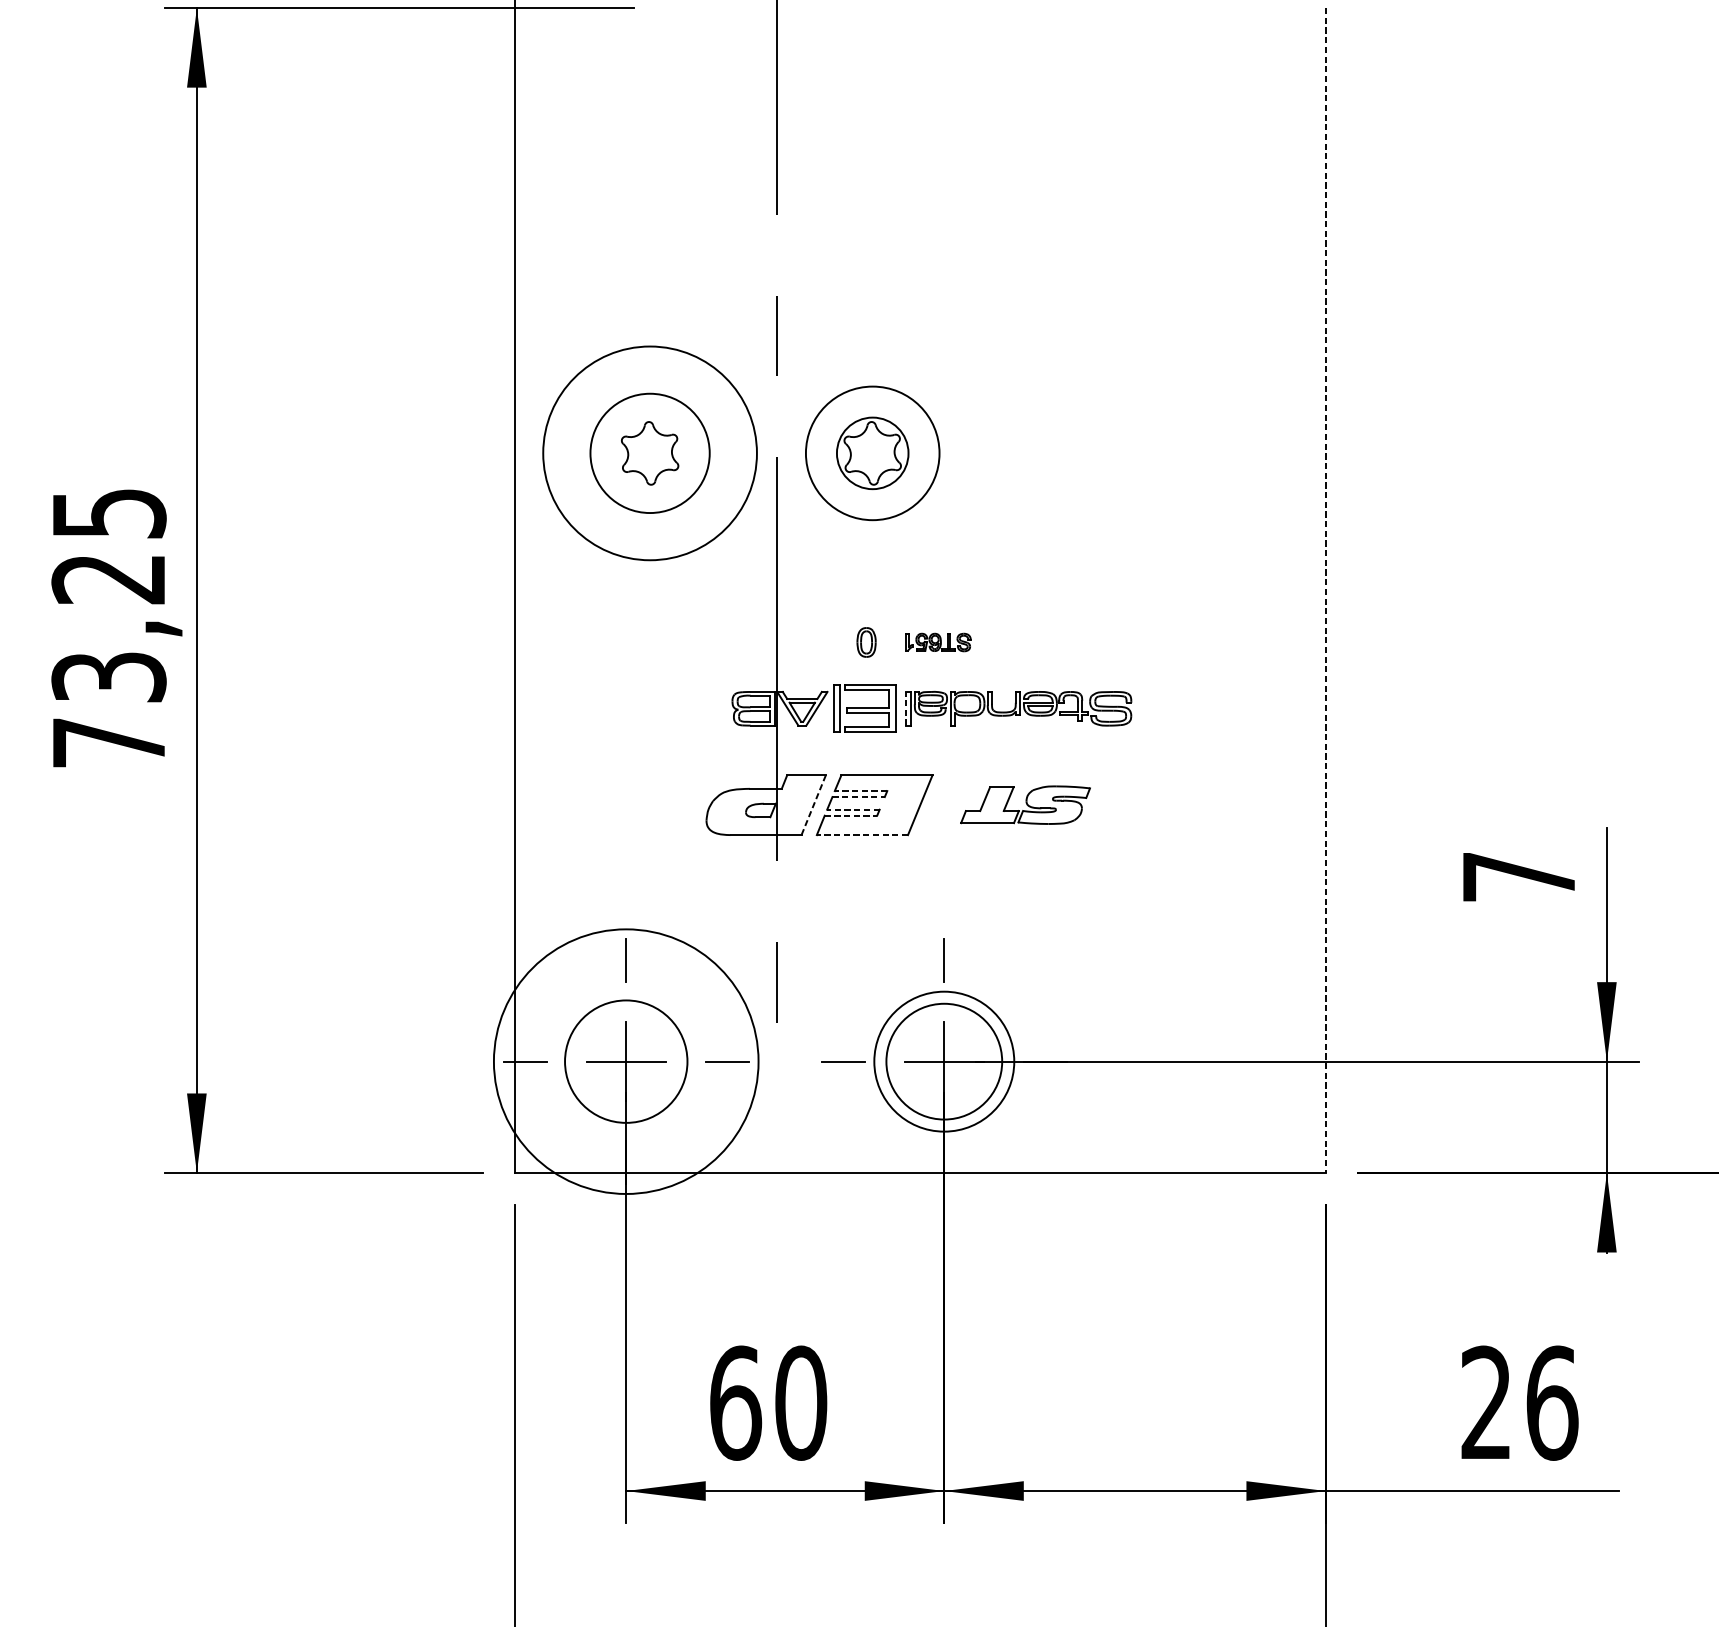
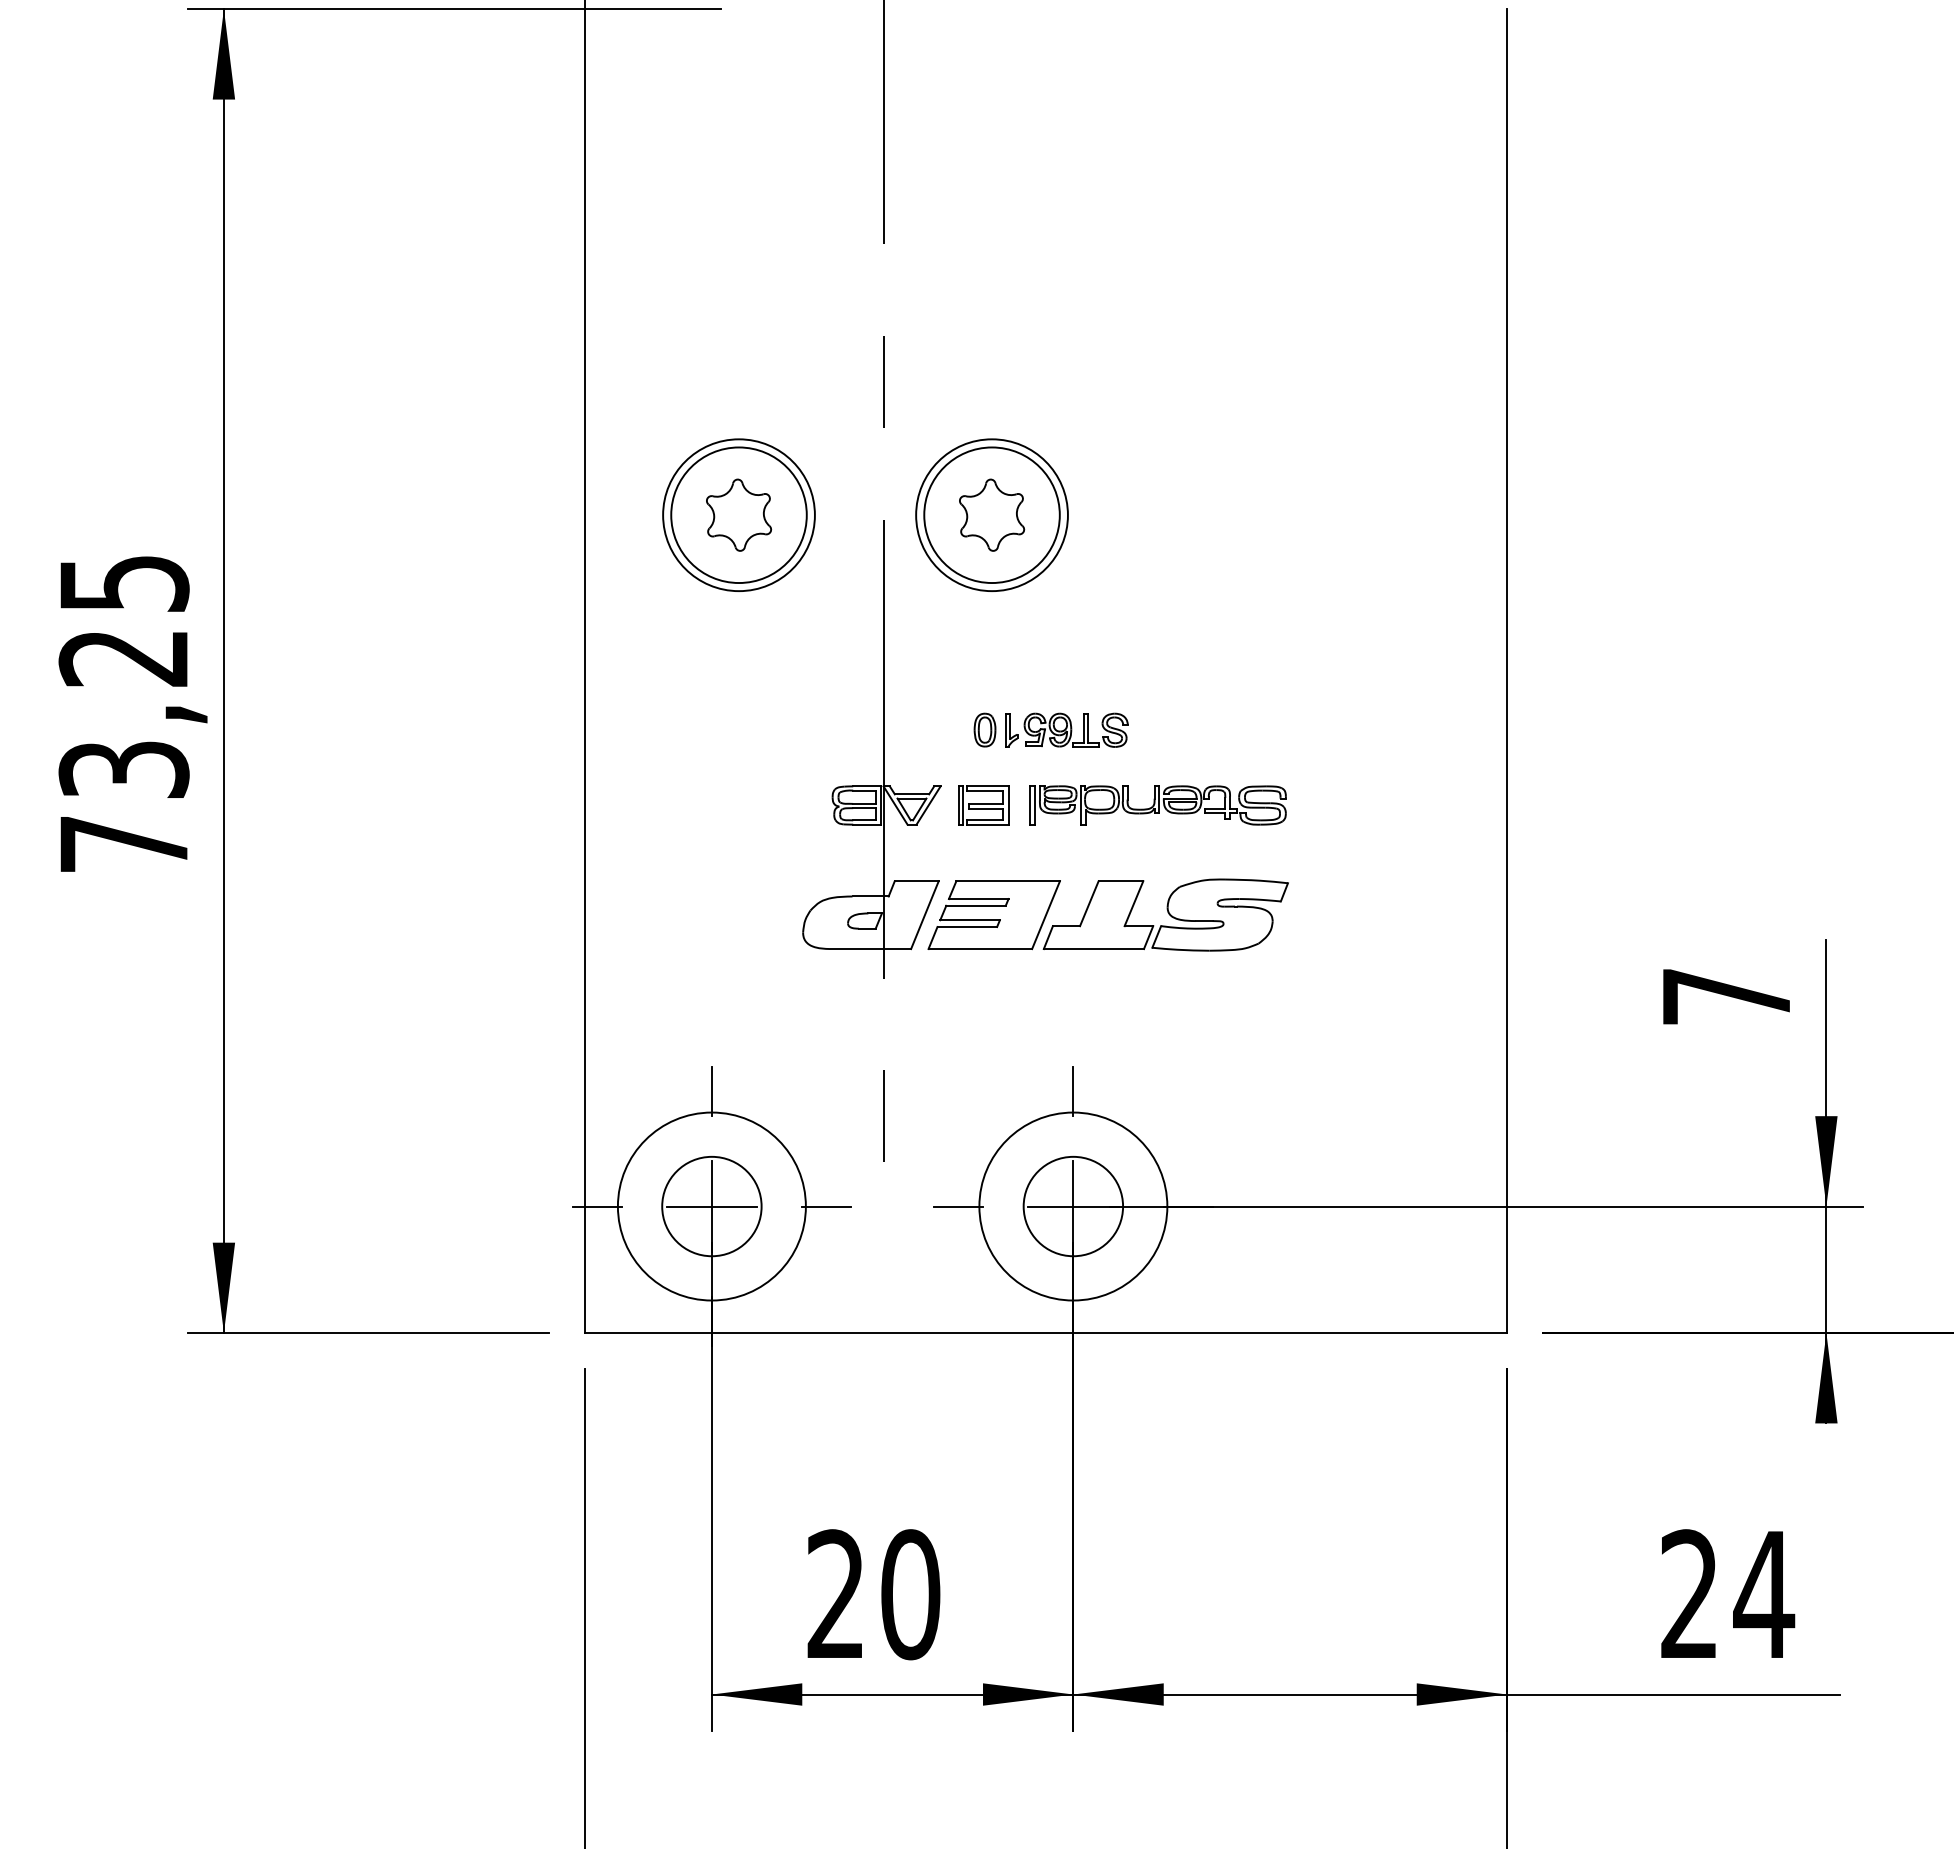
circle: (649, 453) -> (738, 515), size x0.62
circle: (872, 453) -> (991, 515), size x1.67
line: (1326, 590) -> (1507, 671), dashed -> solid
part: (938, 641) -> (1066, 729), size x1.67
part: (865, 708) -> (983, 805), size x0.71
line: (906, 708) -> (1030, 805), dashed -> solid
line: (860, 791) -> (978, 899), dashed -> solid
line: (859, 796) -> (976, 905), dashed -> solid
part: (1025, 804) -> (1165, 914), size x1.67
line: (813, 805) -> (924, 915), dashed -> solid
line: (853, 809) -> (970, 920), dashed -> solid
line: (851, 816) -> (967, 927), dashed -> solid
line: (862, 835) -> (980, 949), dashed -> solid
circle: (625, 1061) -> (711, 1206), size x0.62
circle: (625, 1061) -> (711, 1206), size x0.71
circle: (944, 1061) -> (1073, 1206), size x0.62
circle: (944, 1061) -> (1073, 1206), size x1.43
text: (735, 1403) -> (836, 1594), 60 -> 20
text: (1552, 1403) -> (1764, 1594), 26 -> 24

